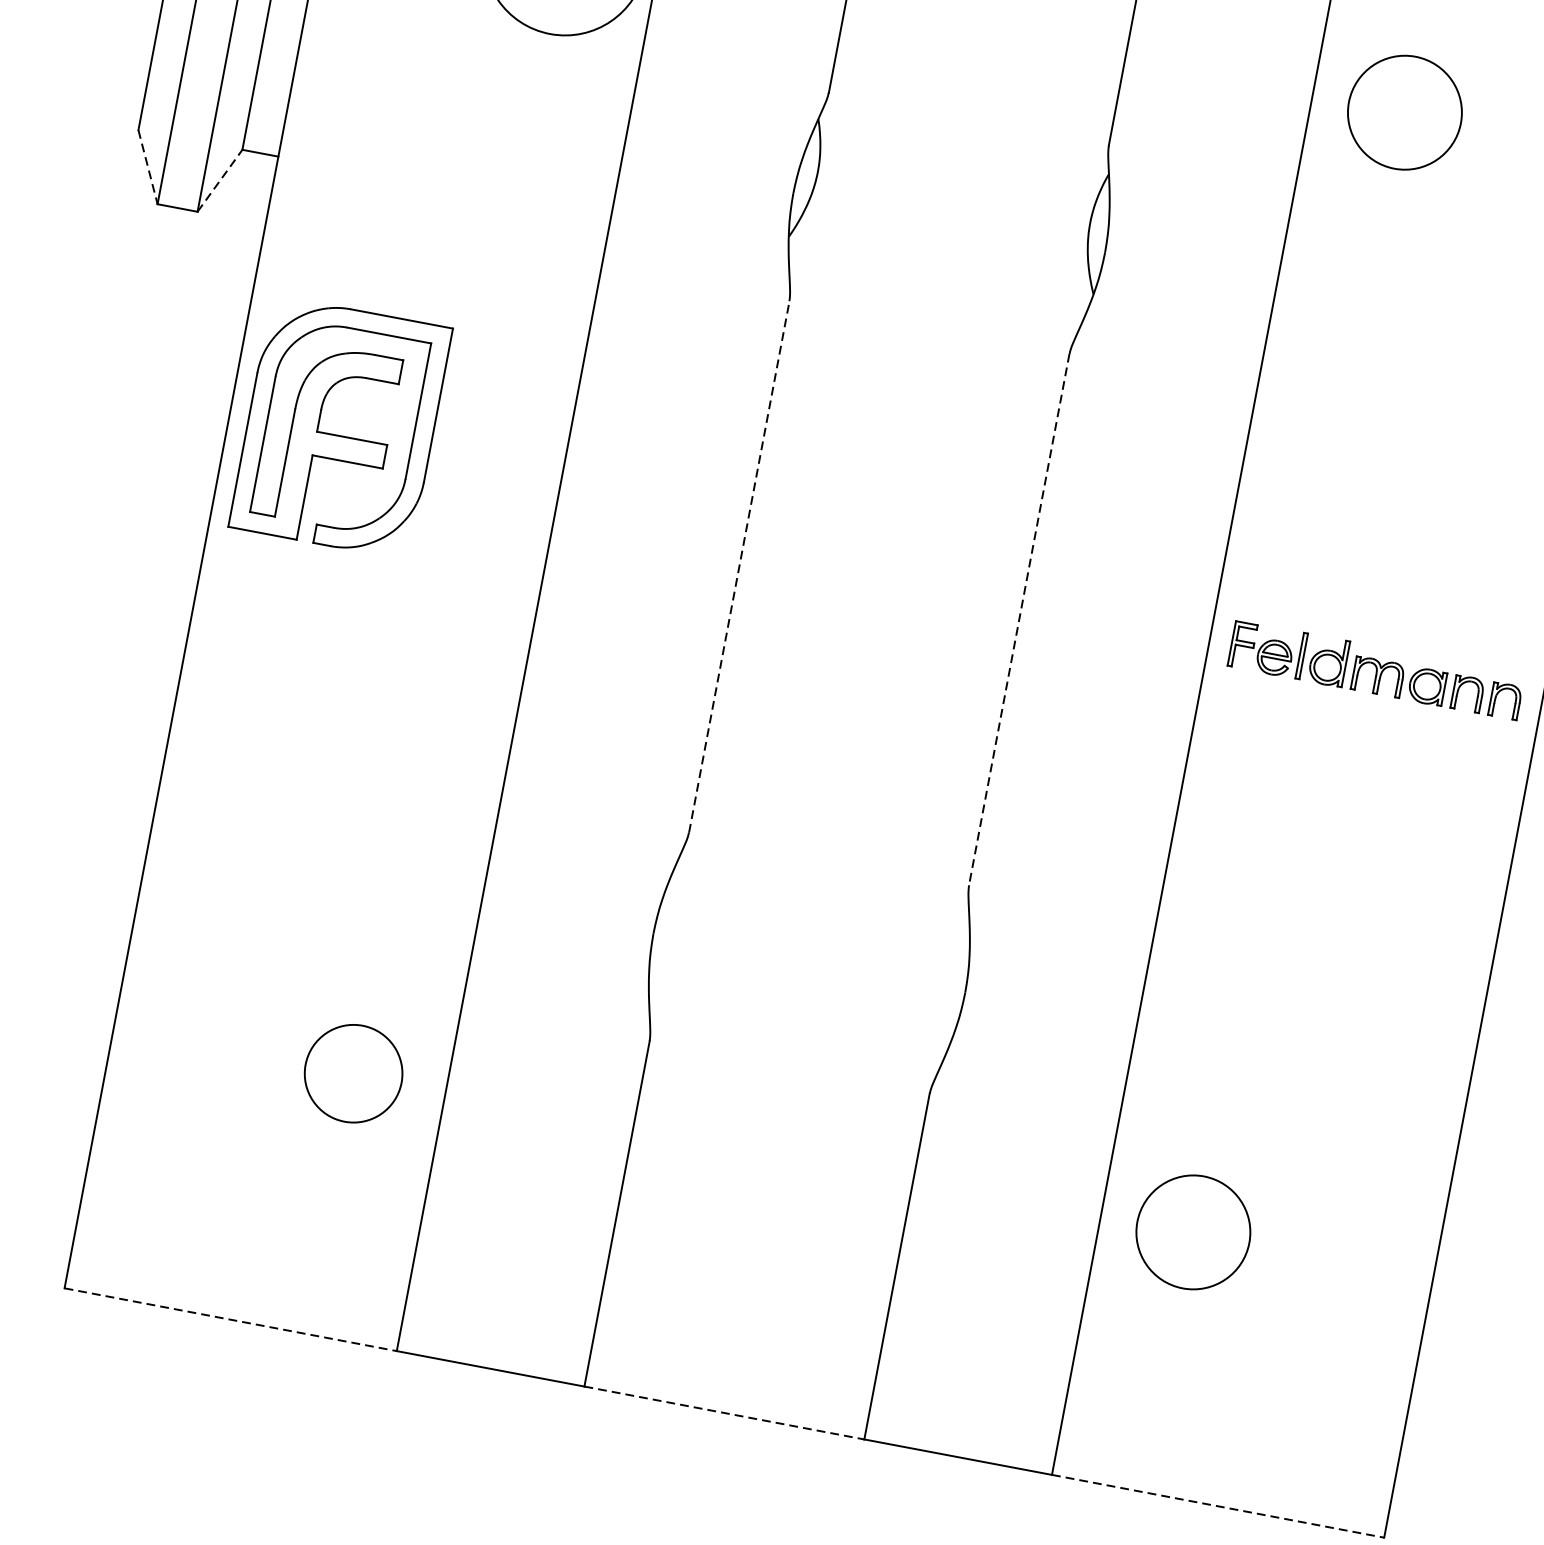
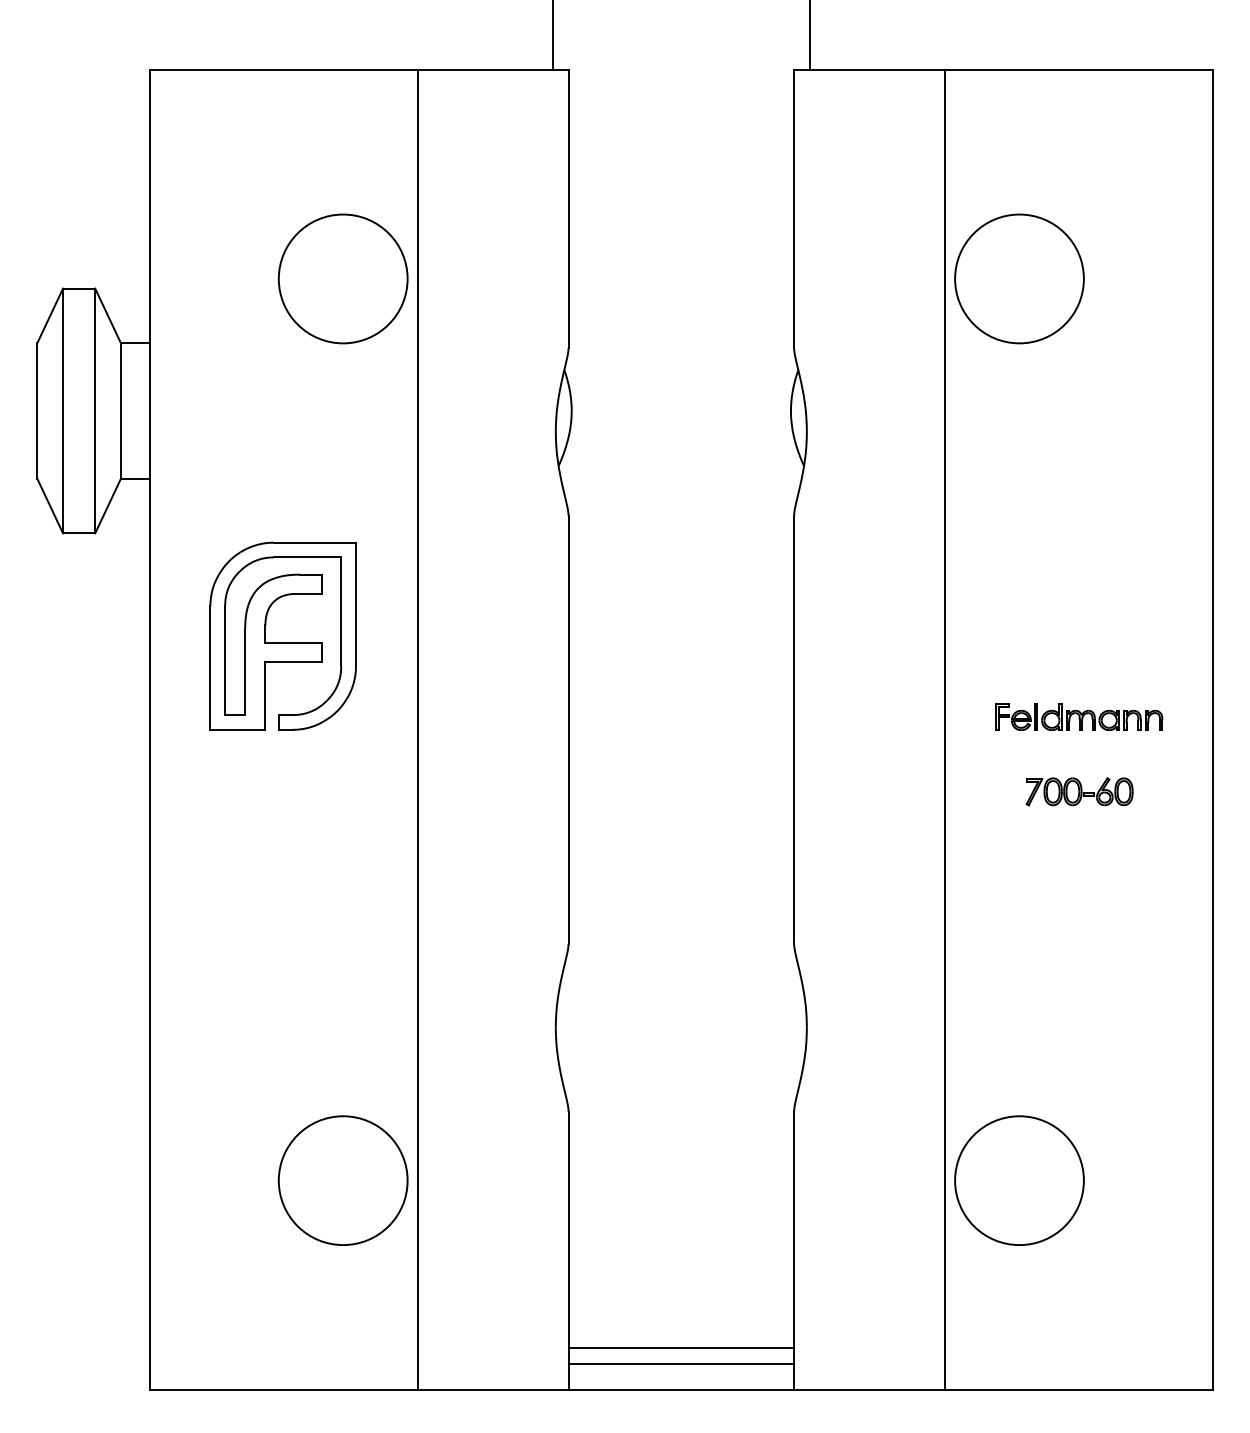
circle: (1405, 112) -> (1019, 278), size x1.43
line: (148, 167) -> (50, 506), dashed -> solid
line: (220, 180) -> (108, 505), dashed -> solid
part: (338, 435) -> (282, 642), moved
line: (739, 566) -> (568, 729), dashed -> solid
line: (1019, 619) -> (794, 729), dashed -> solid
part: (1376, 670) -> (1079, 716), size x0.71
part: (1359, 763) -> (1079, 791), added
circle: (352, 1073) -> (342, 1180), size x1.67
circle: (1193, 1232) -> (1019, 1180), size x1.43
line: (230, 1320) -> (283, 1390), dashed -> solid
line: (734, 1361) -> (681, 1348), added
line: (730, 1381) -> (681, 1364), added
line: (724, 1413) -> (681, 1390), dashed -> solid
line: (1217, 1506) -> (1078, 1390), dashed -> solid

